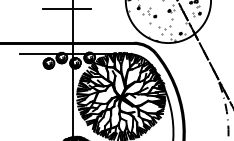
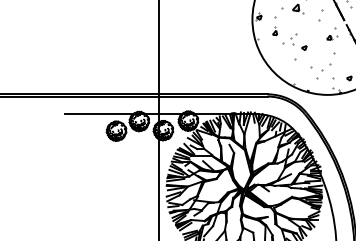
line: (66, 9) -> (147, 35), removed

